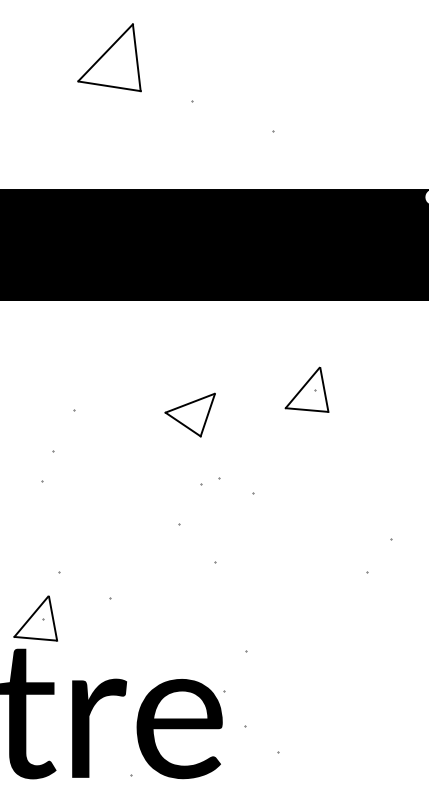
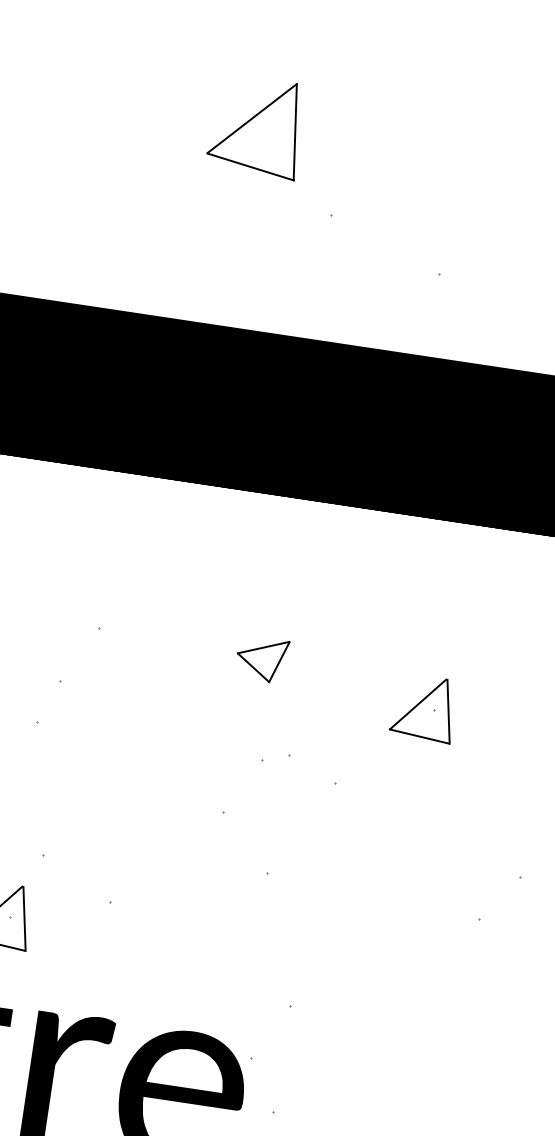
part: (109, 57) -> (256, 126), moved
part: (306, 389) -> (423, 707), moved
part: (189, 414) -> (261, 658), size x0.7

